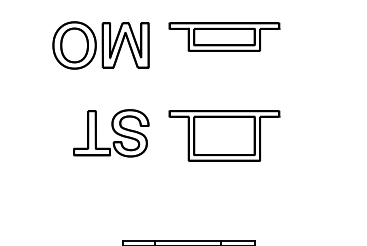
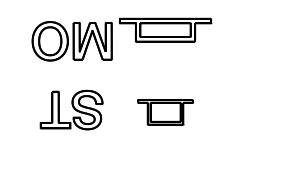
part: (100, 45) -> (71, 41), moved
part: (224, 135) -> (165, 111), size x0.6

